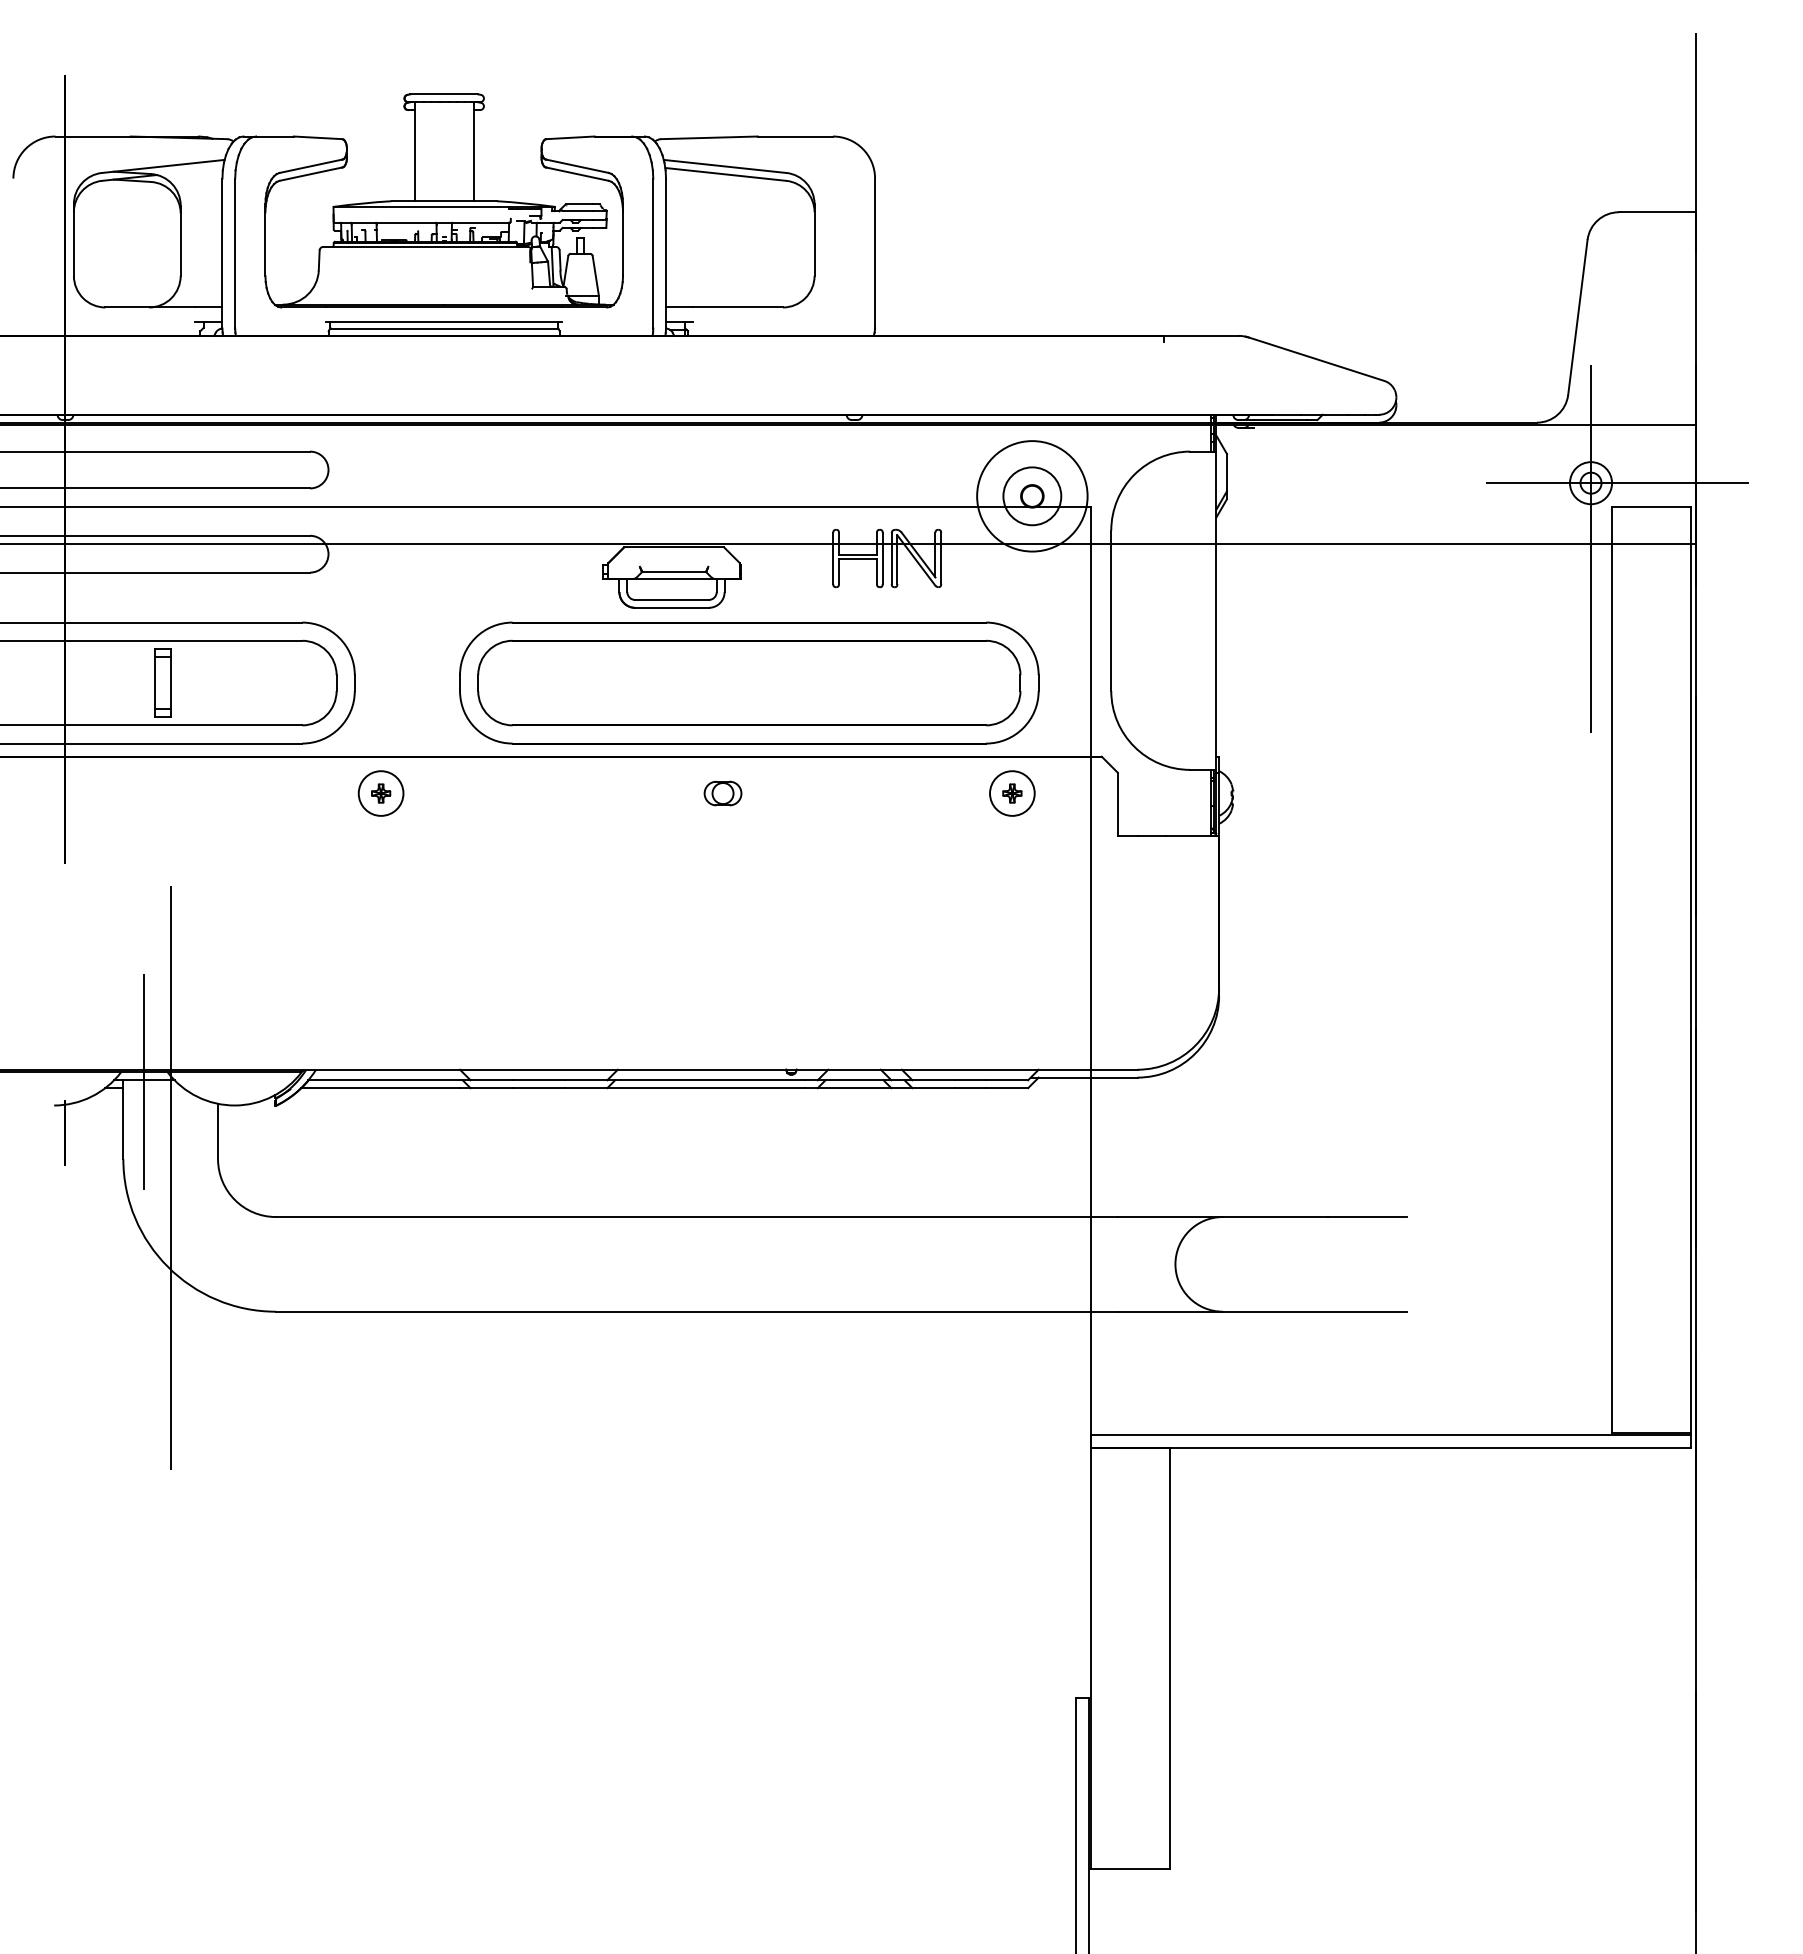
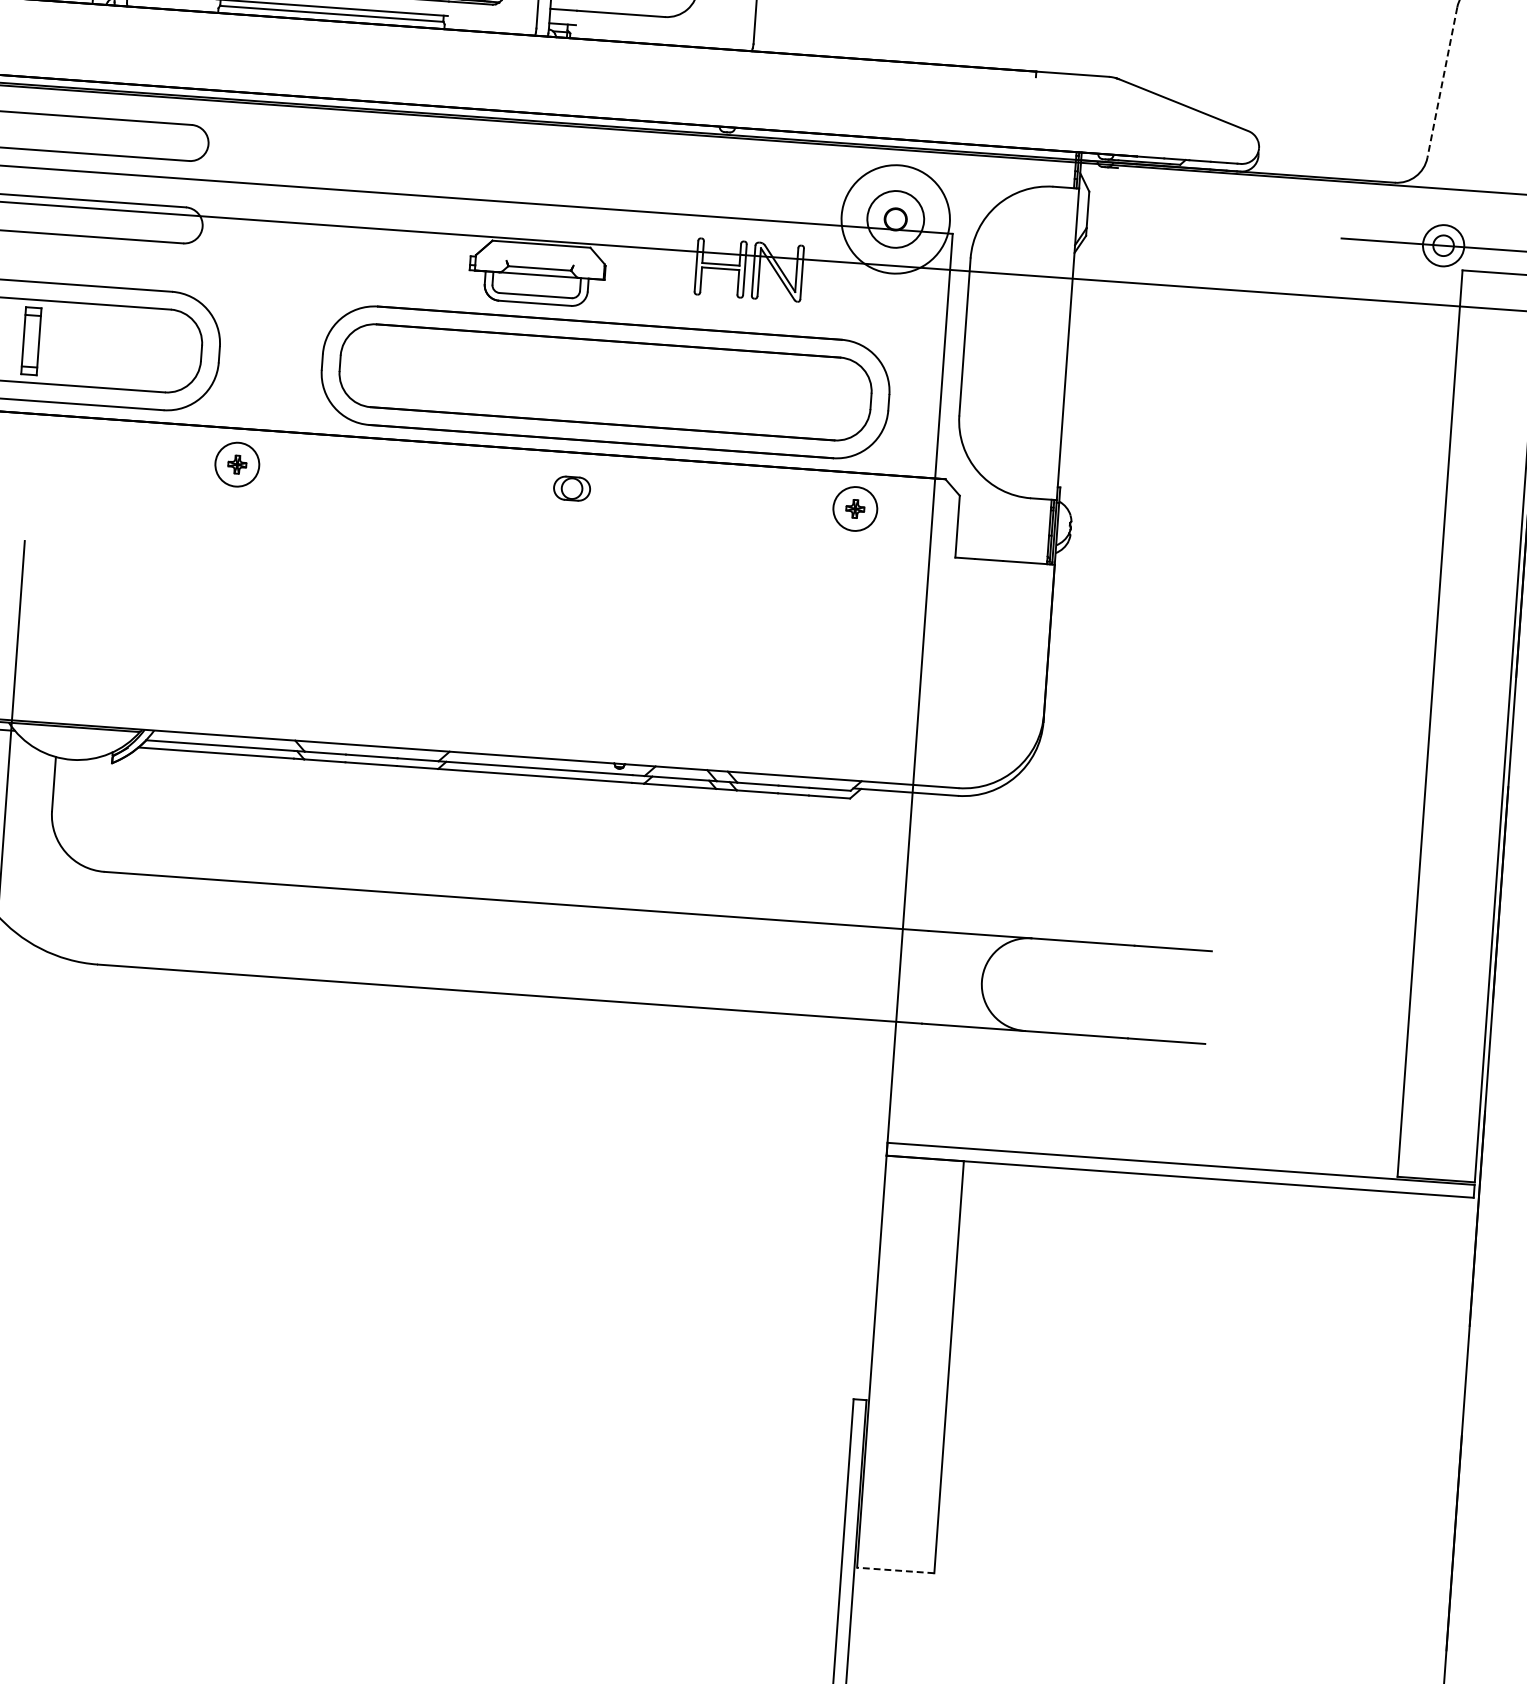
line: (1577, 317) -> (1441, 82), solid -> dashed
line: (1591, 548) -> (1439, 309), removed
line: (1130, 1869) -> (895, 1570), solid -> dashed

